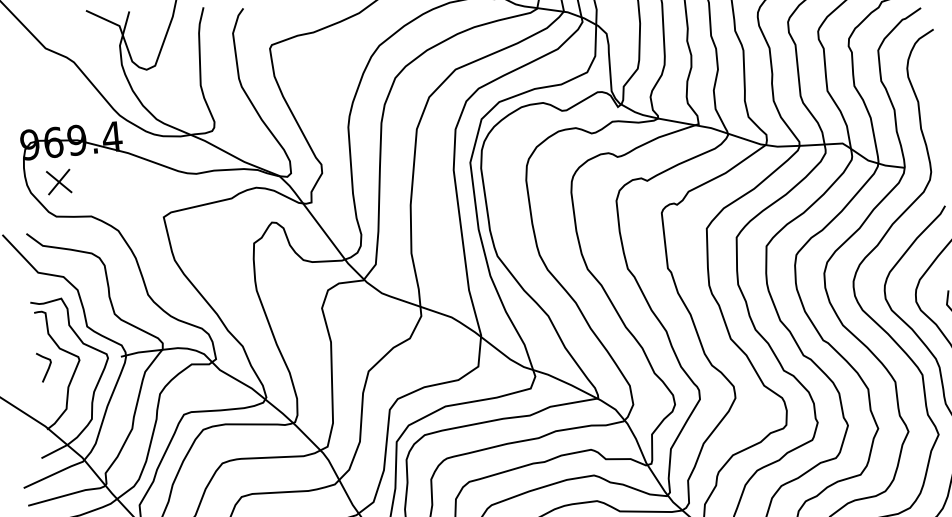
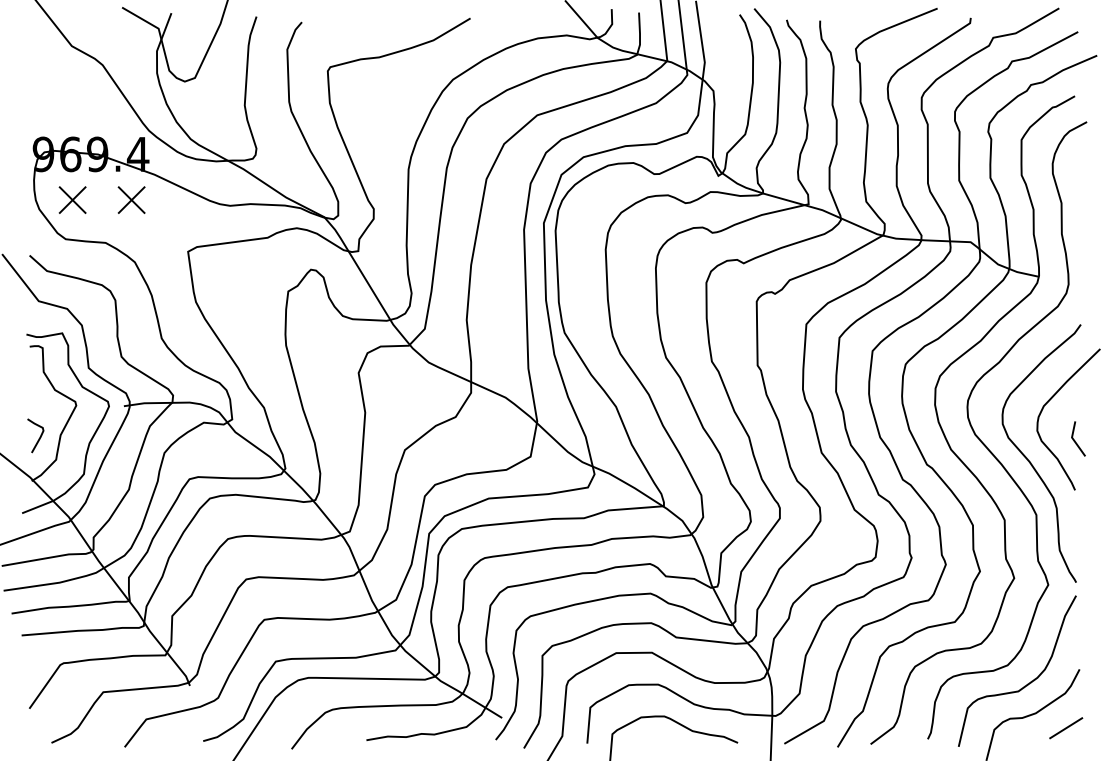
part: (110, 176) -> (131, 199), added
curve: (47, 367) -> (39, 436), moved

